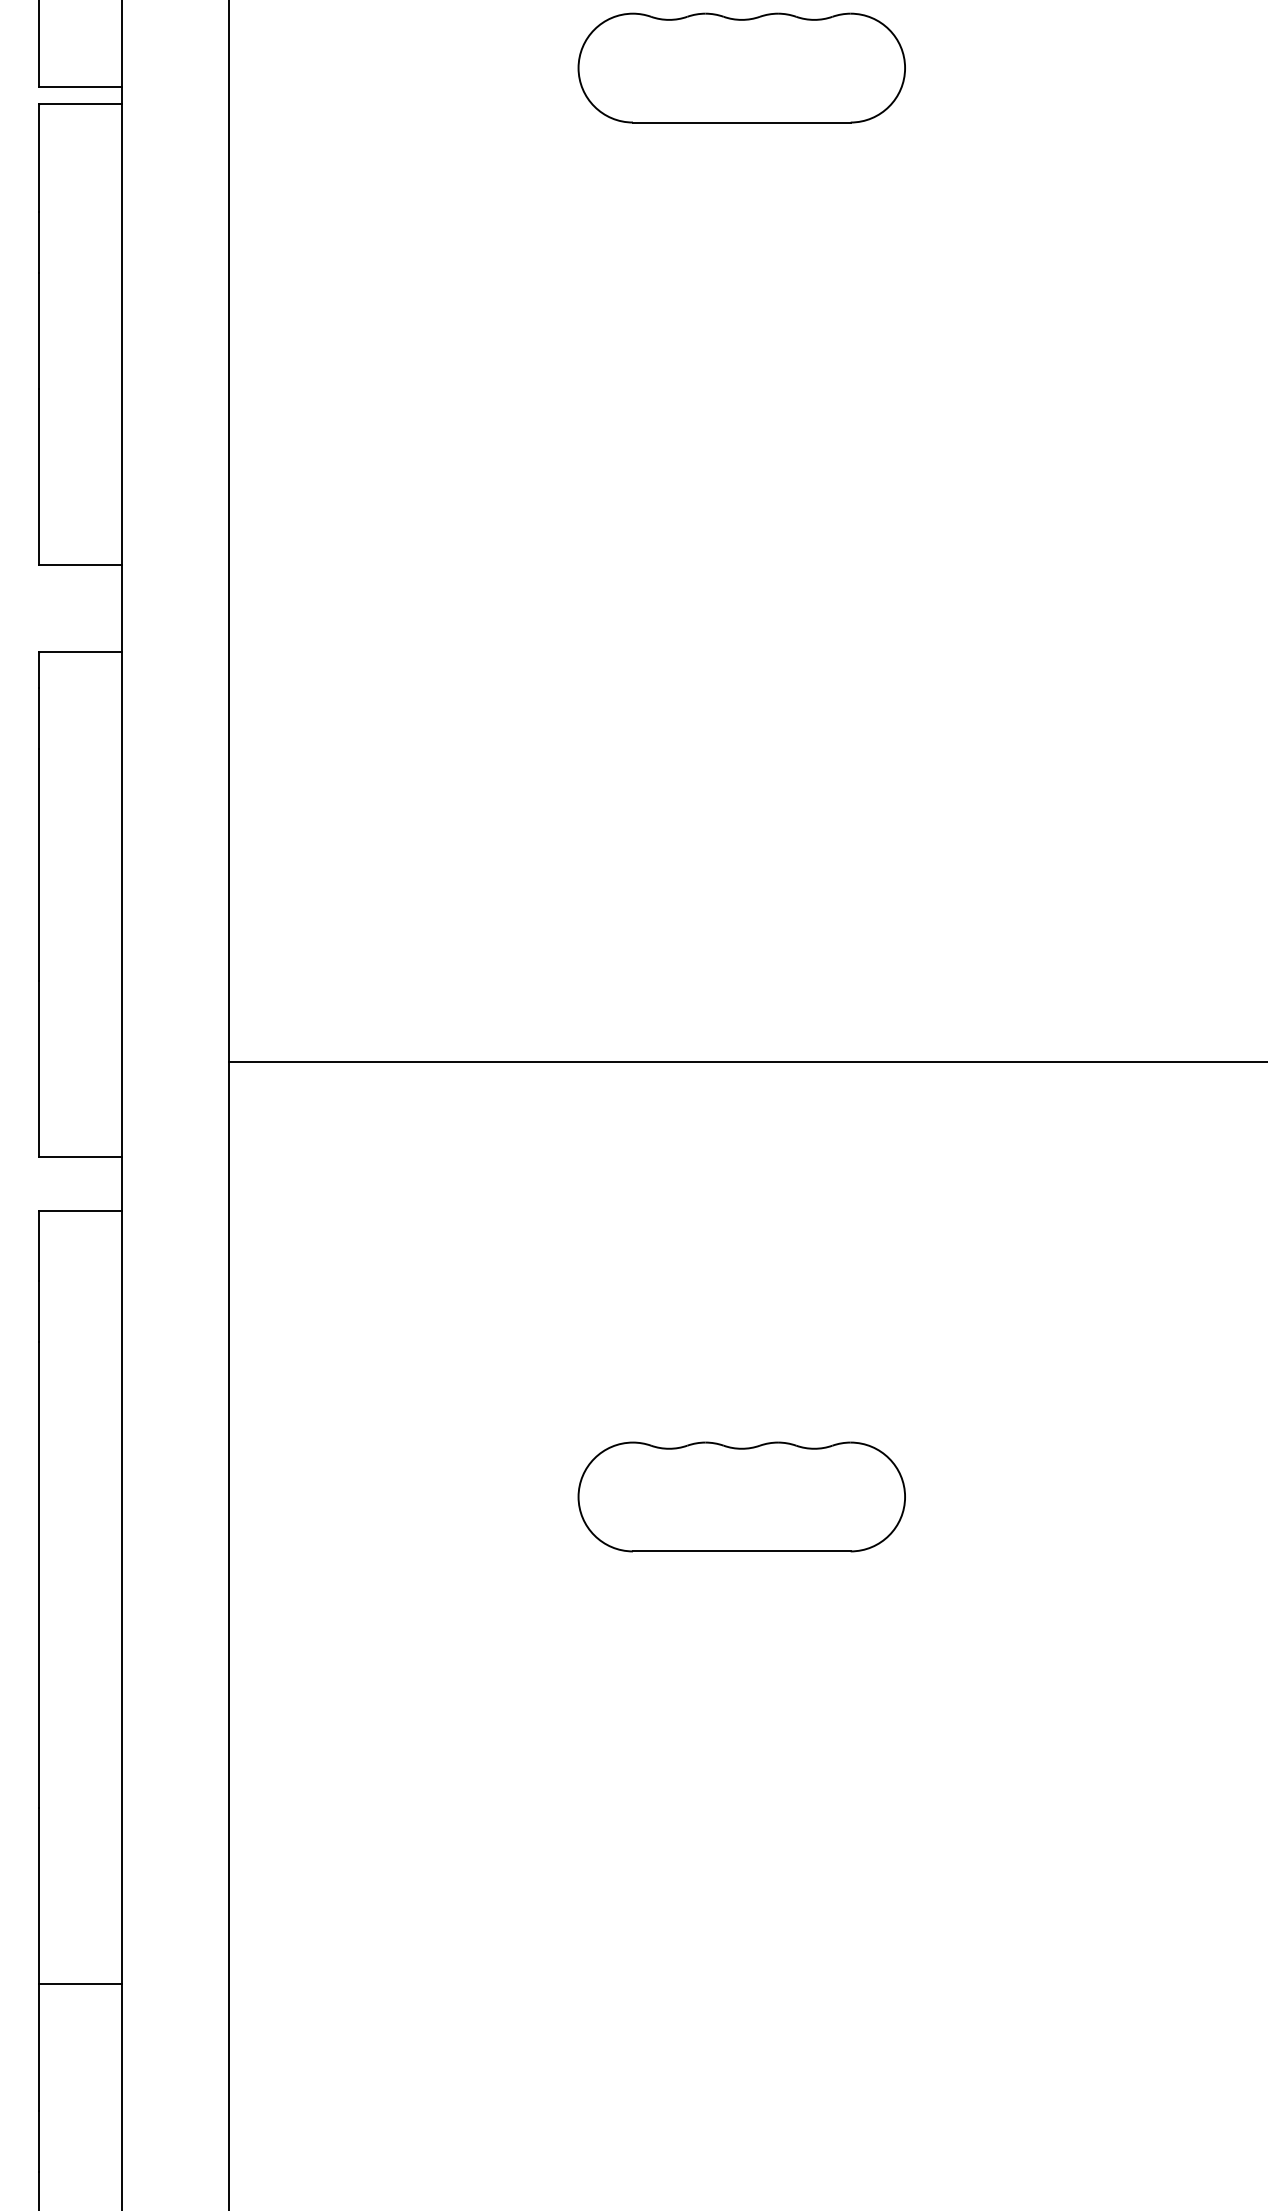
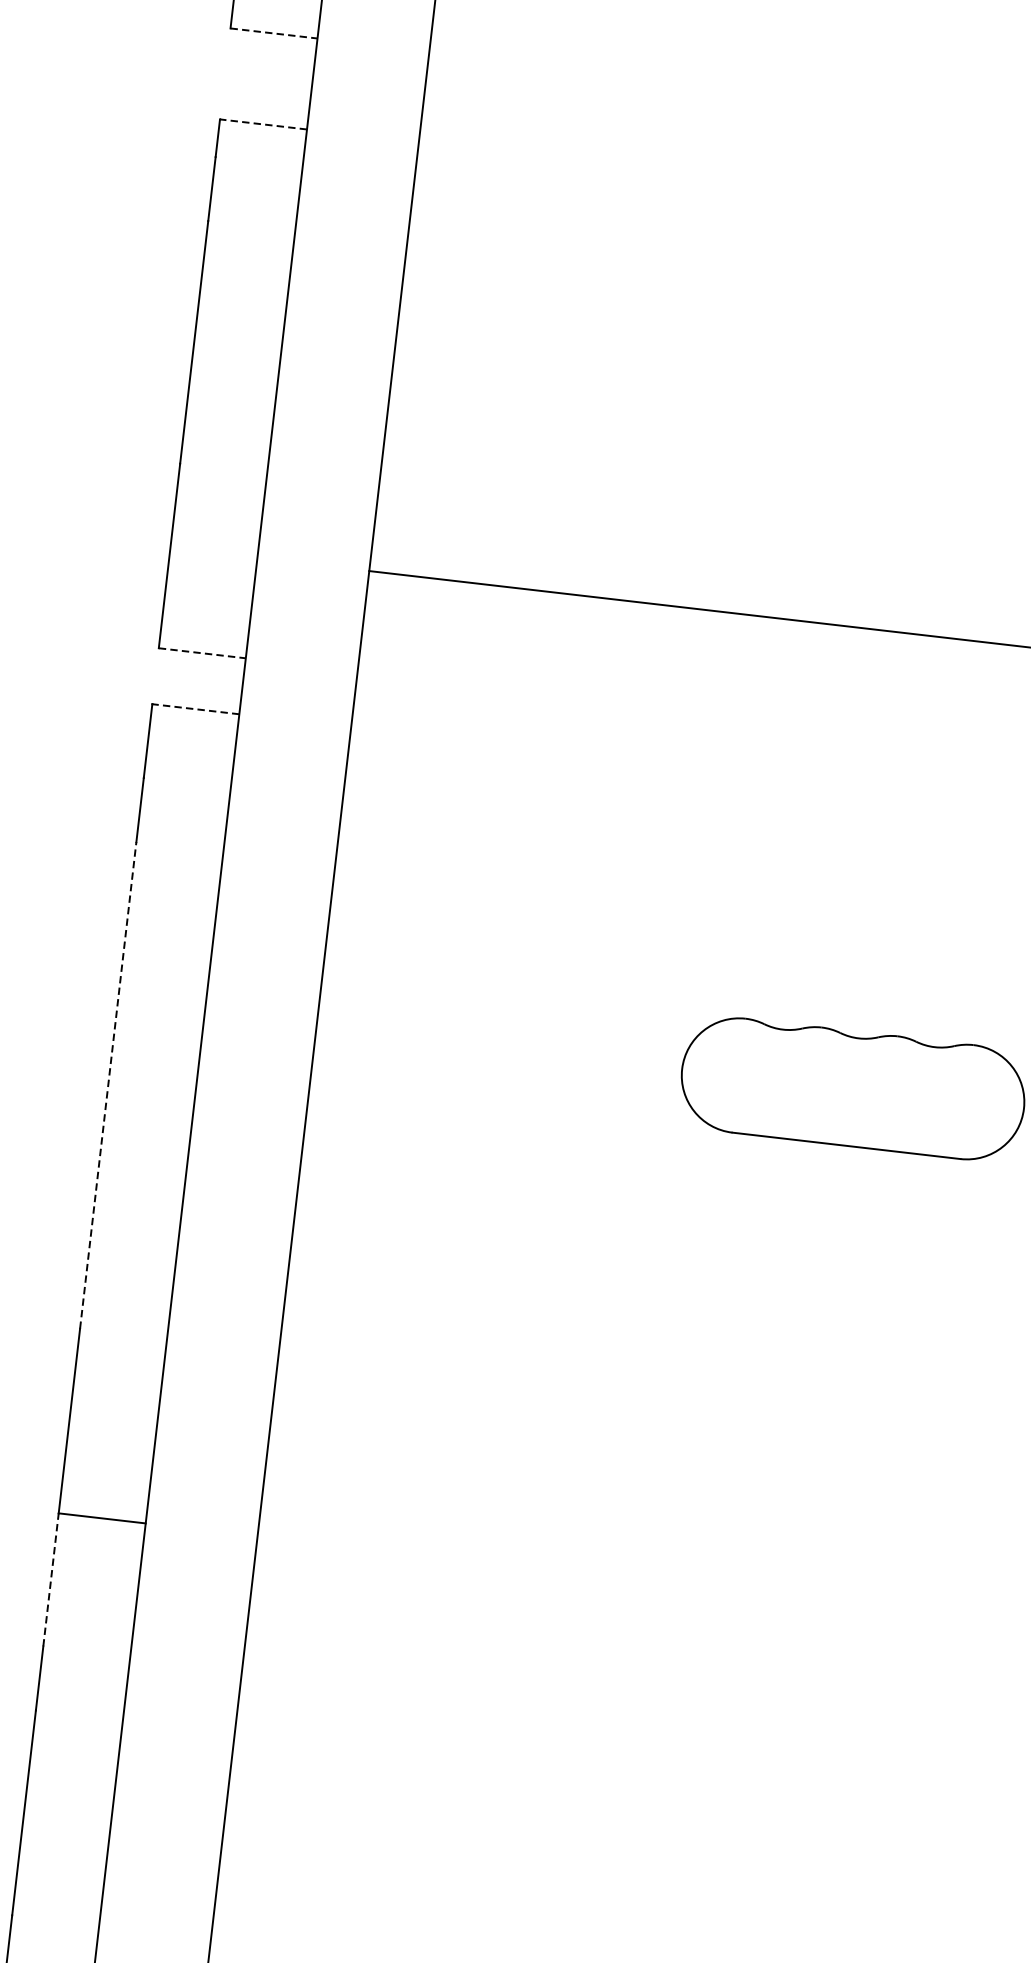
line: (80, 565) -> (273, 33), solid -> dashed
line: (80, 652) -> (263, 124), solid -> dashed
line: (80, 1157) -> (201, 653), solid -> dashed
line: (80, 1210) -> (195, 708), solid -> dashed
line: (39, 1574) -> (108, 1084), solid -> dashed
line: (39, 2047) -> (51, 1580), solid -> dashed

